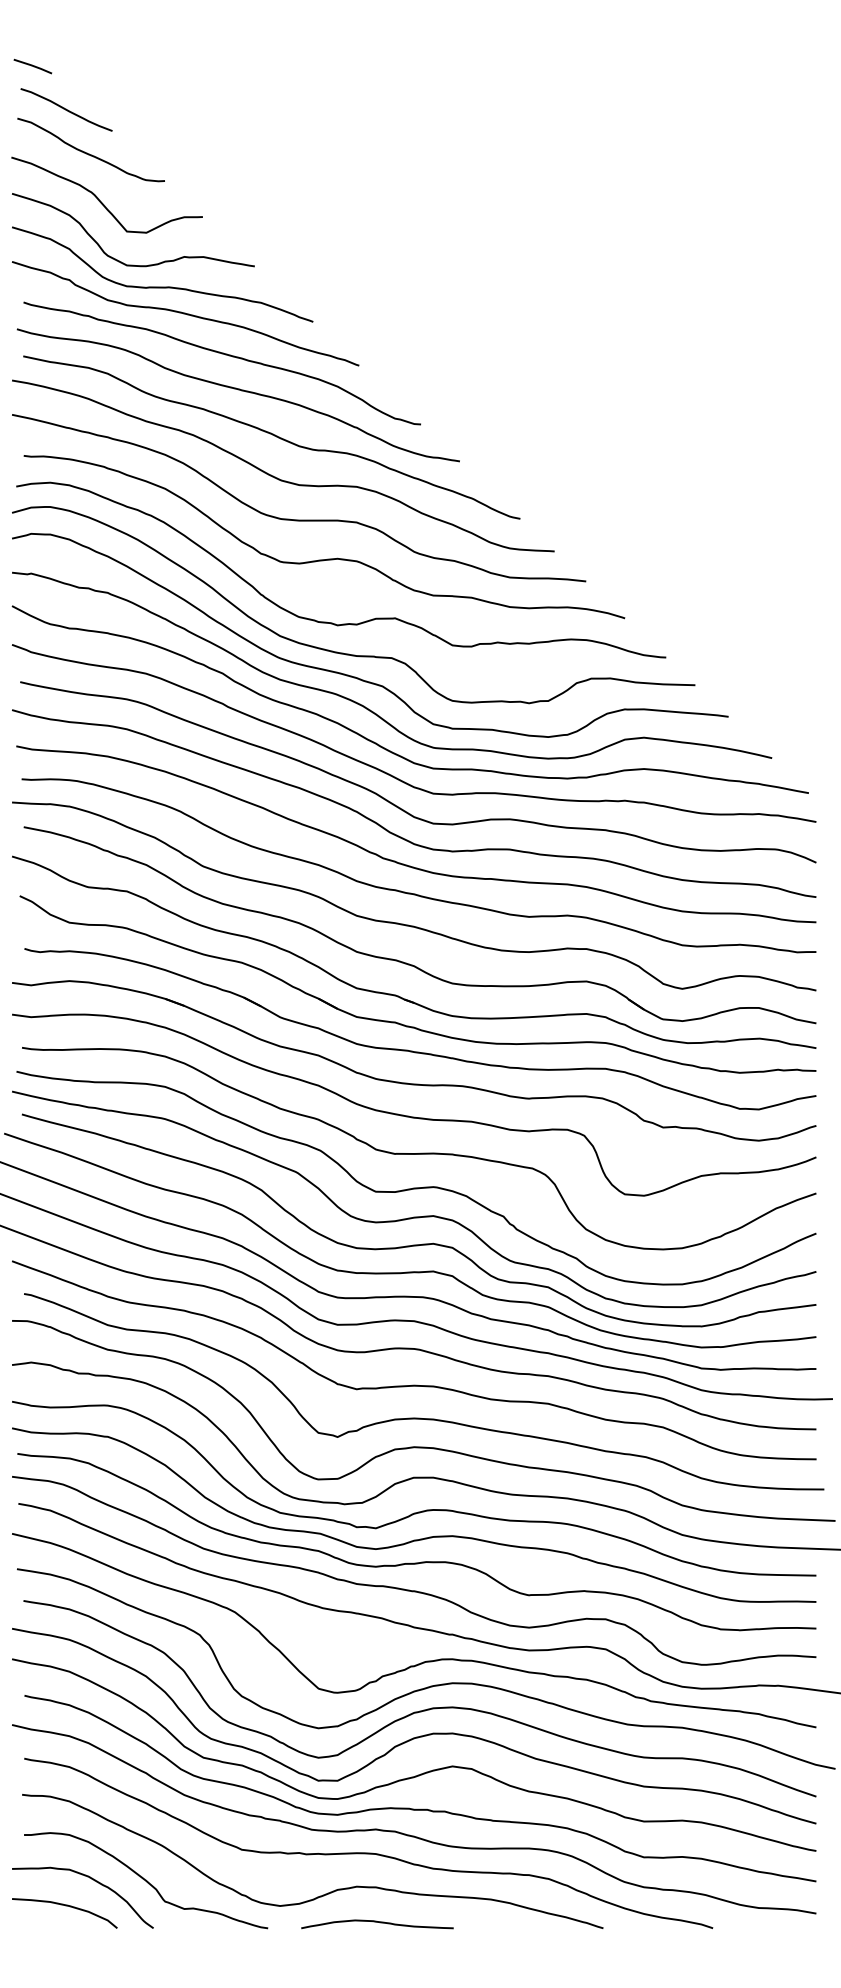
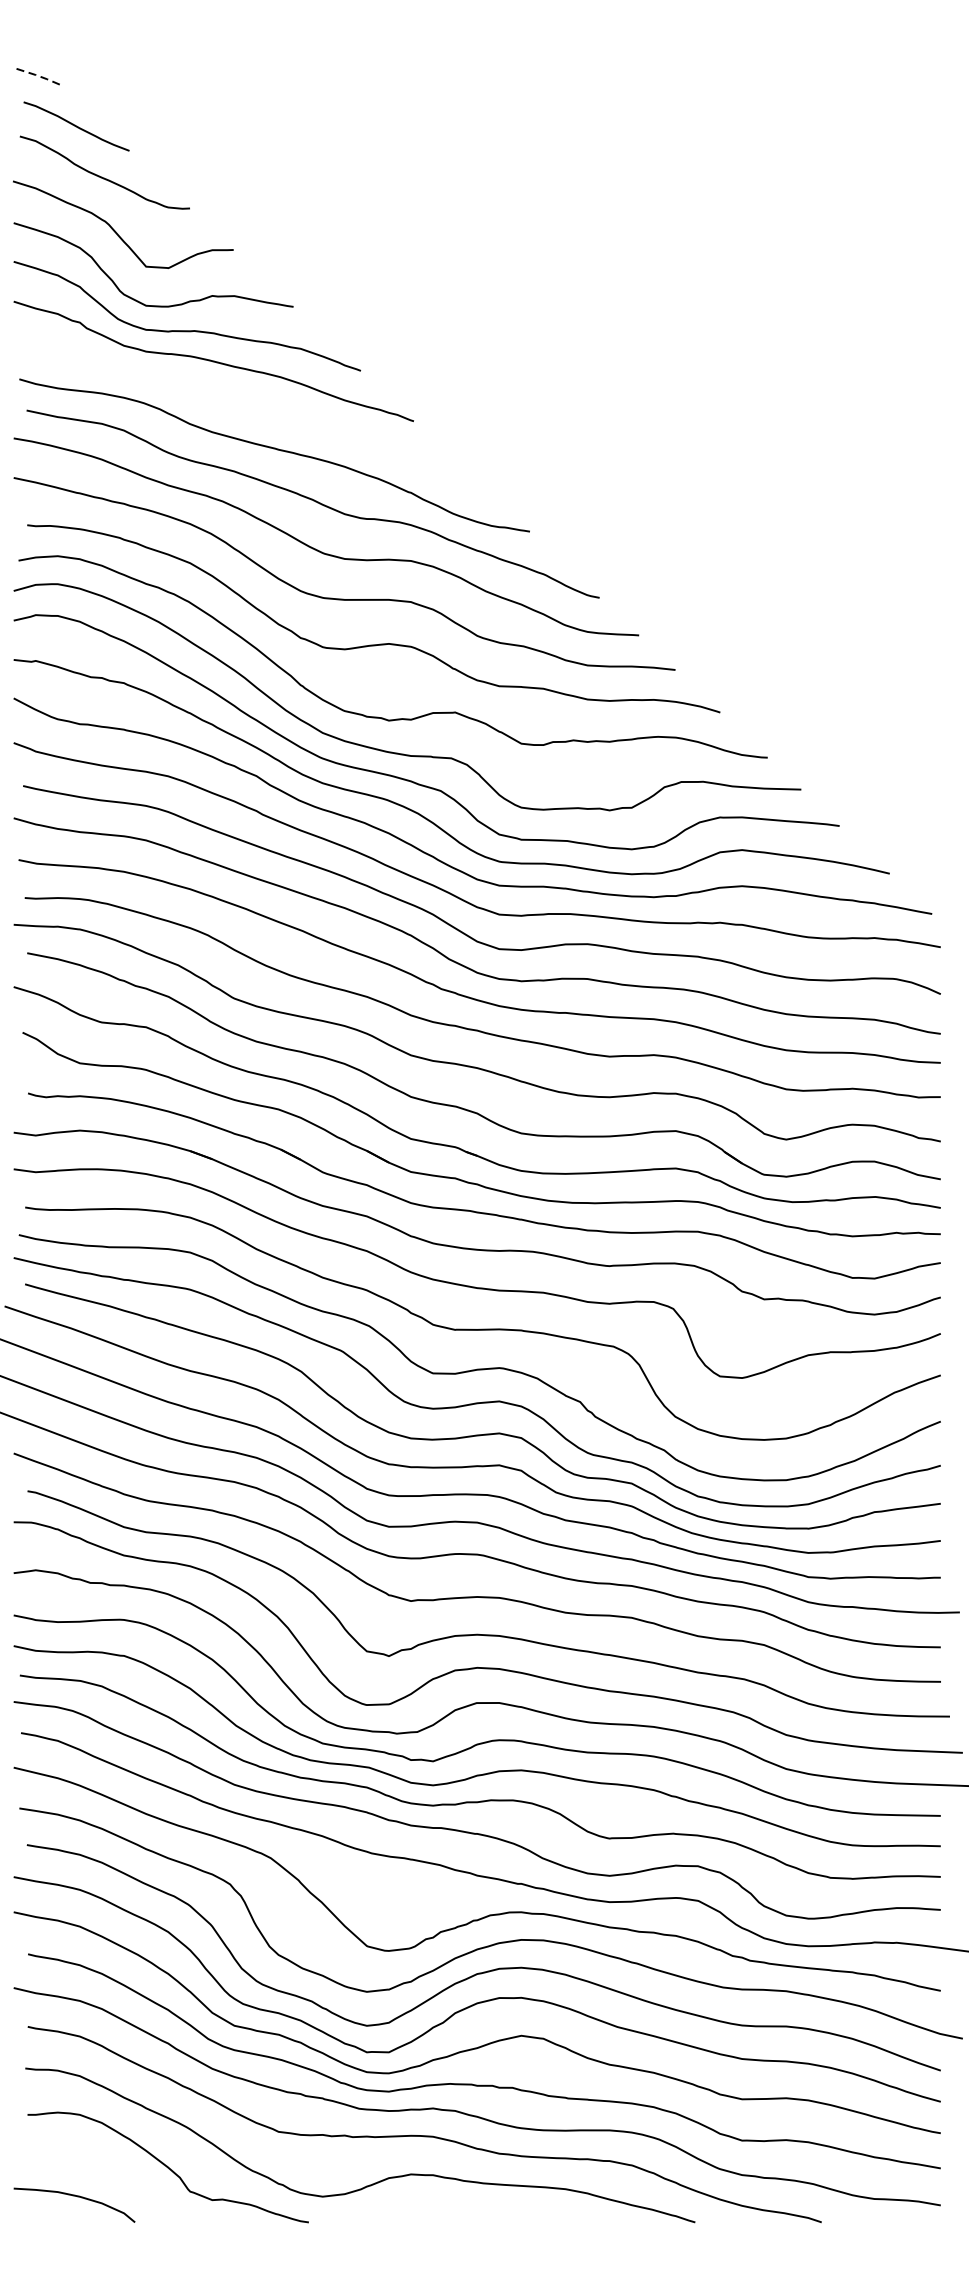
line: (32, 65) -> (37, 75), solid -> dashed
curve: (225, 355) -> (259, 409), removed
curve: (94, 1881) -> (108, 2168), removed
curve: (377, 1922) -> (434, 2215), removed

